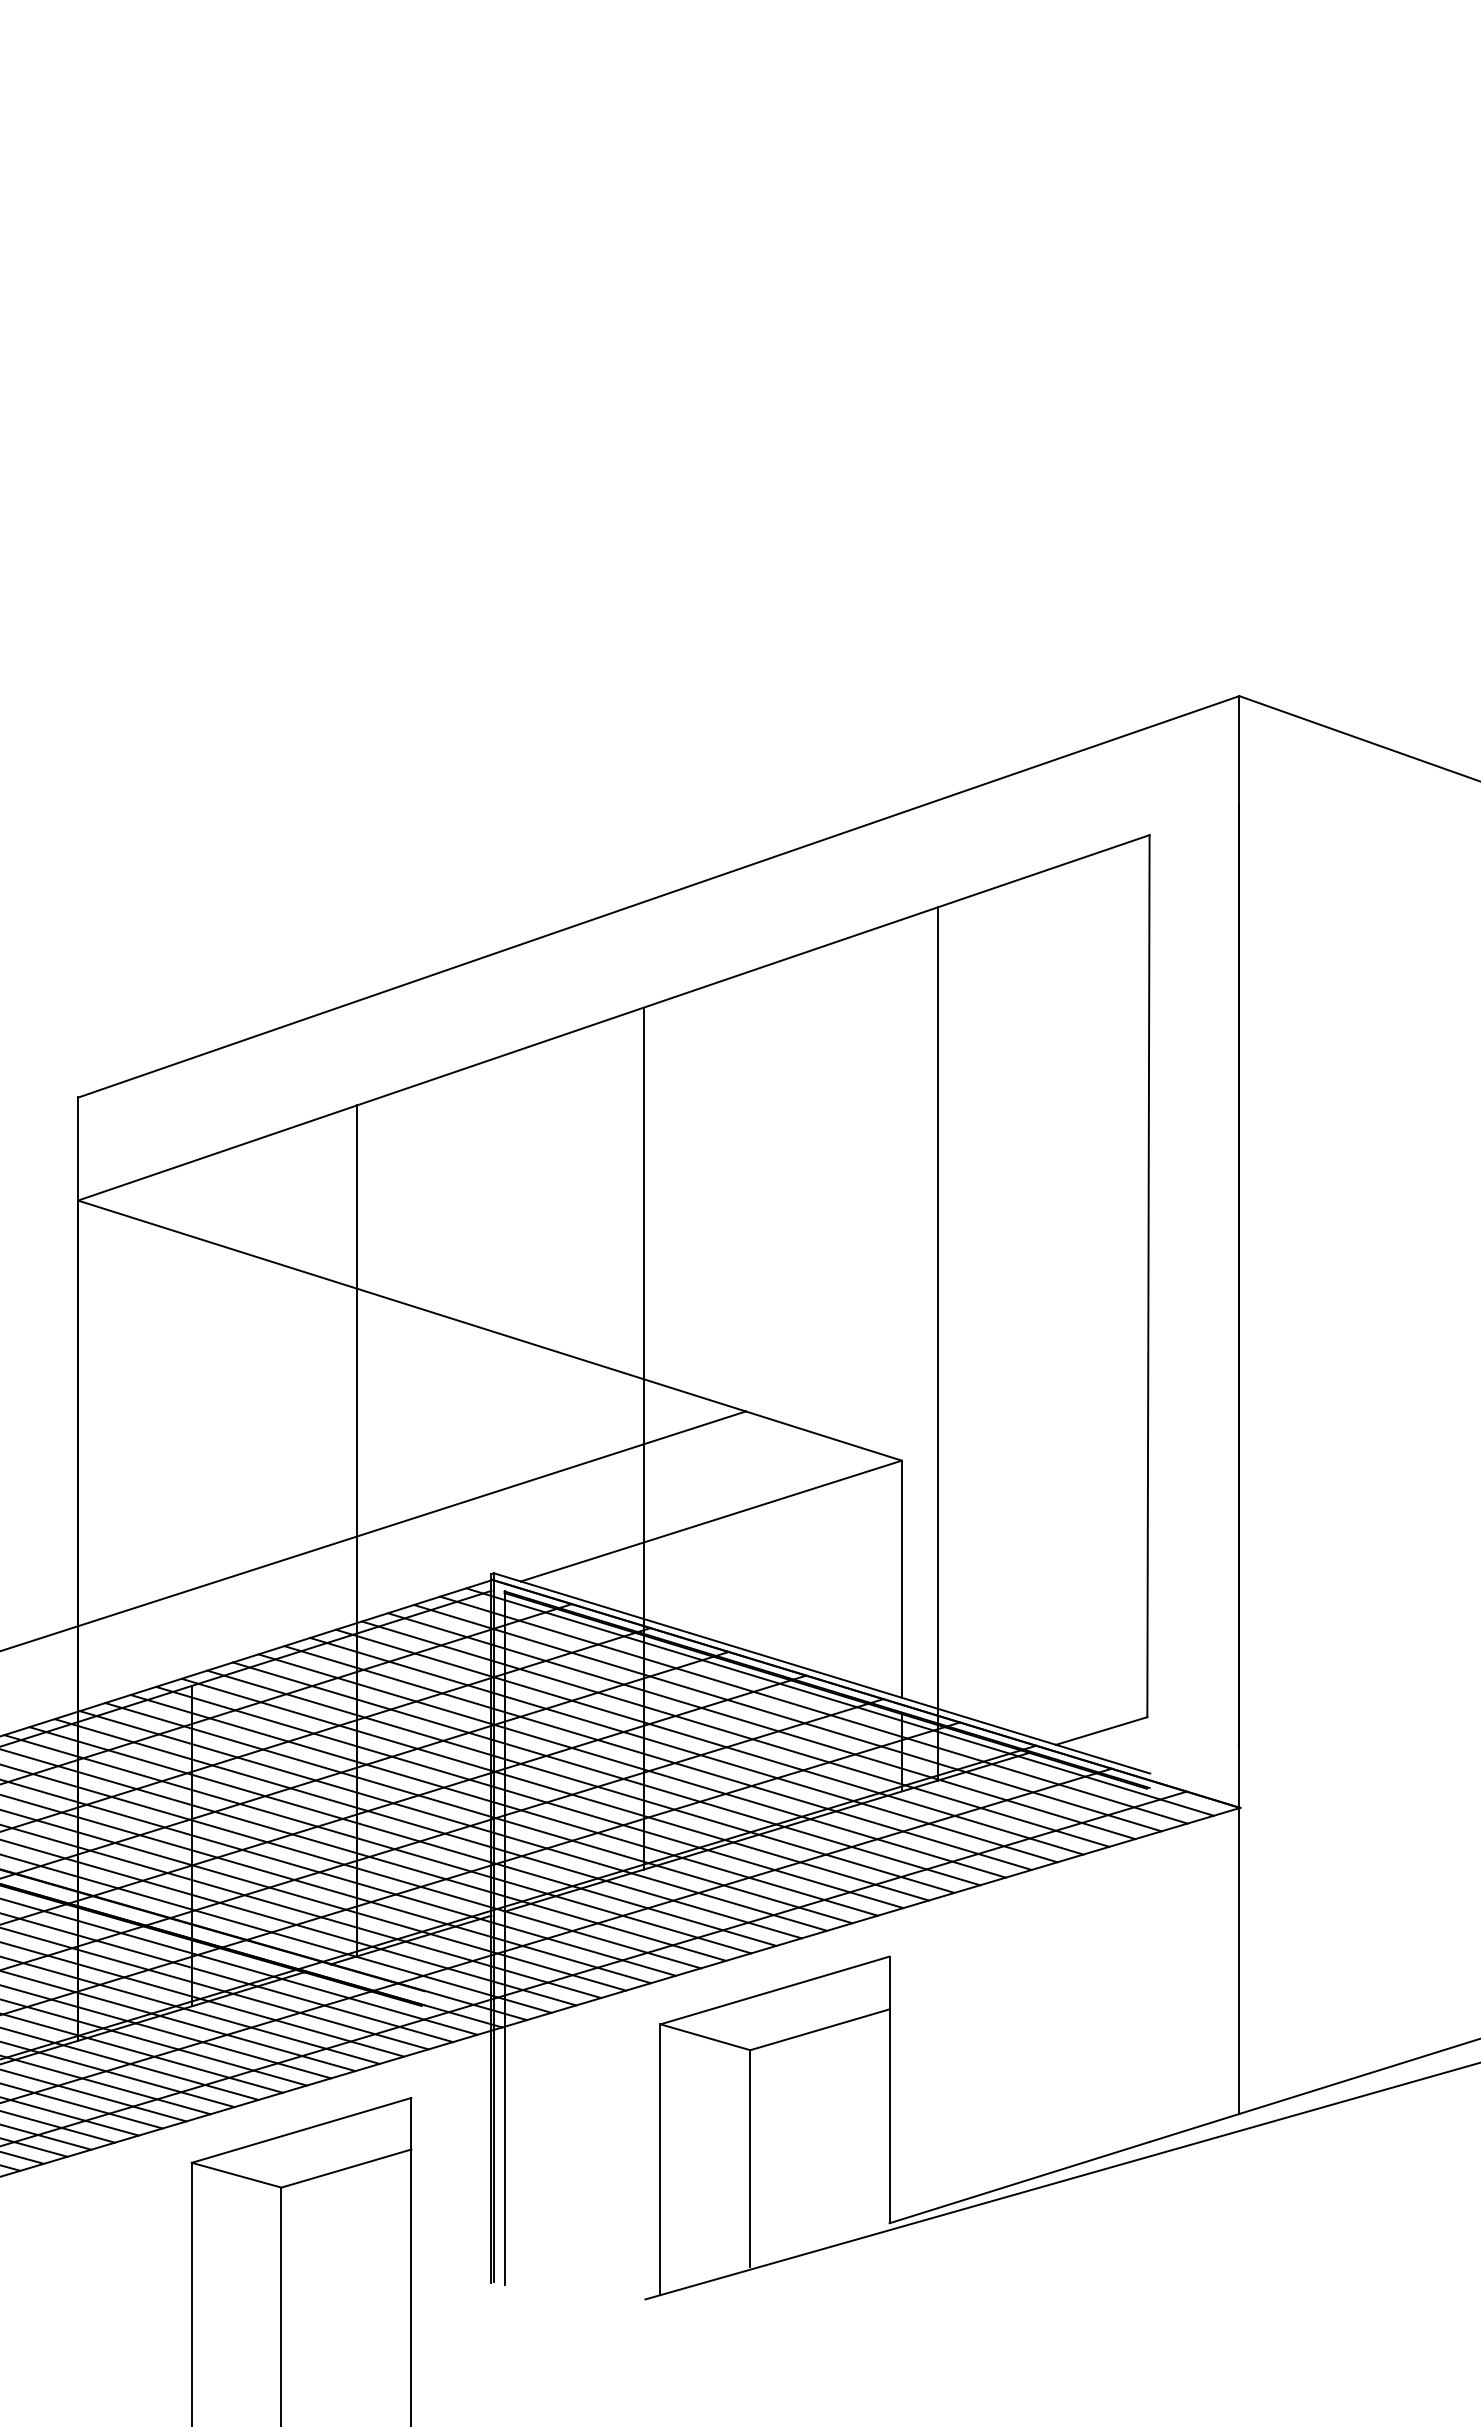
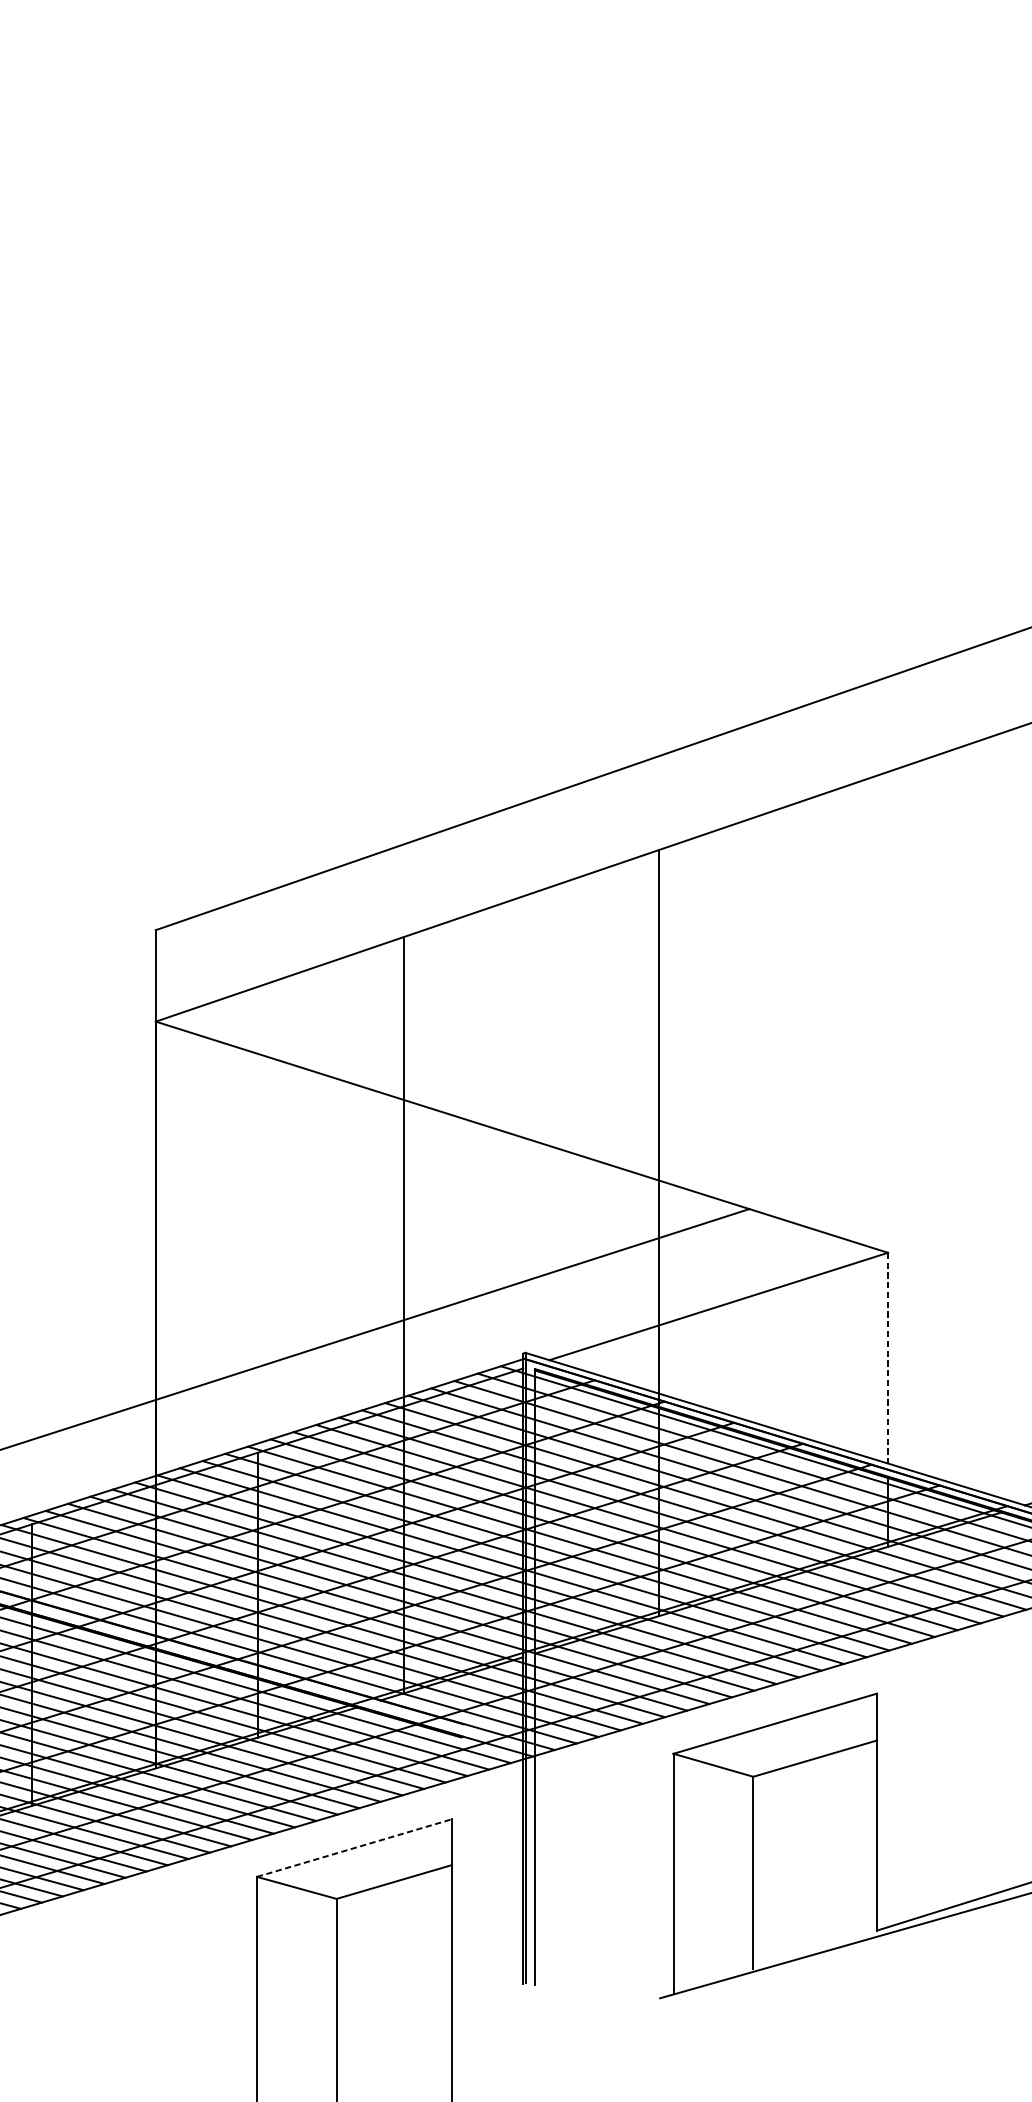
line: (937, 1343) -> (919, 1148), removed
line: (901, 1579) -> (887, 1358), solid -> dashed
line: (302, 2130) -> (355, 1848), solid -> dashed

